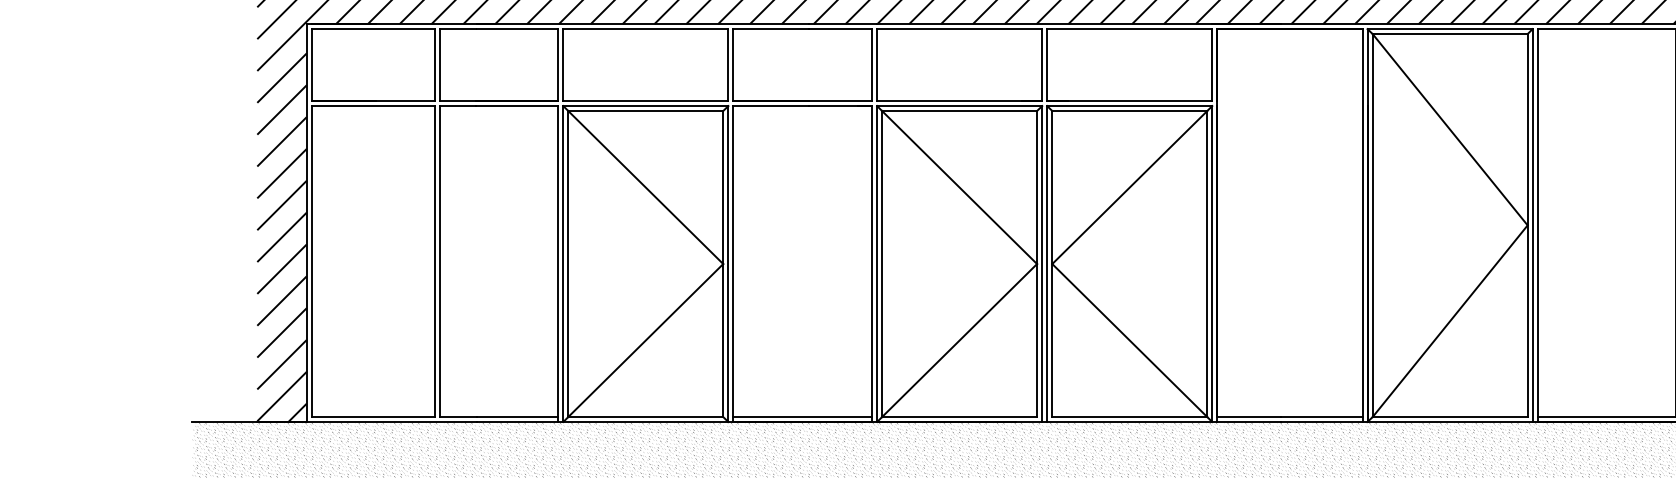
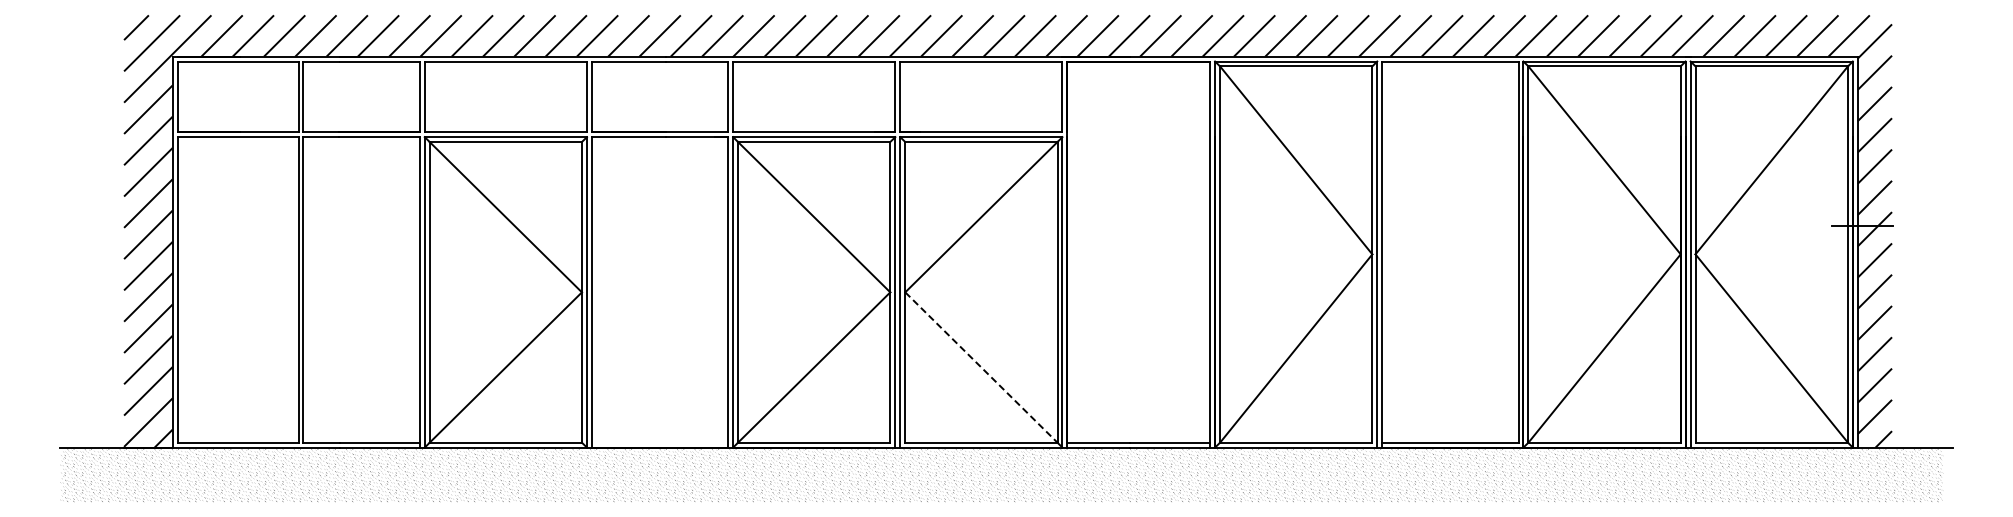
line: (1129, 340) -> (981, 367), solid -> dashed
line: (802, 416) -> (659, 442), removed

